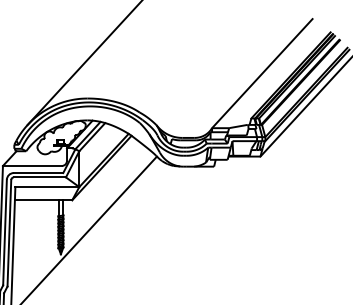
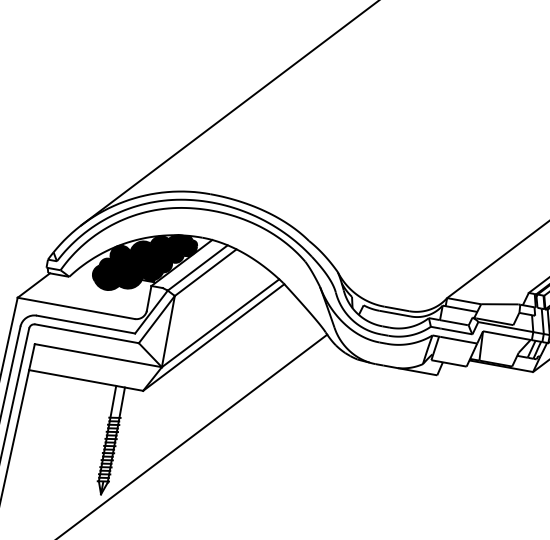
fill: (61, 137) -> (144, 262), added

